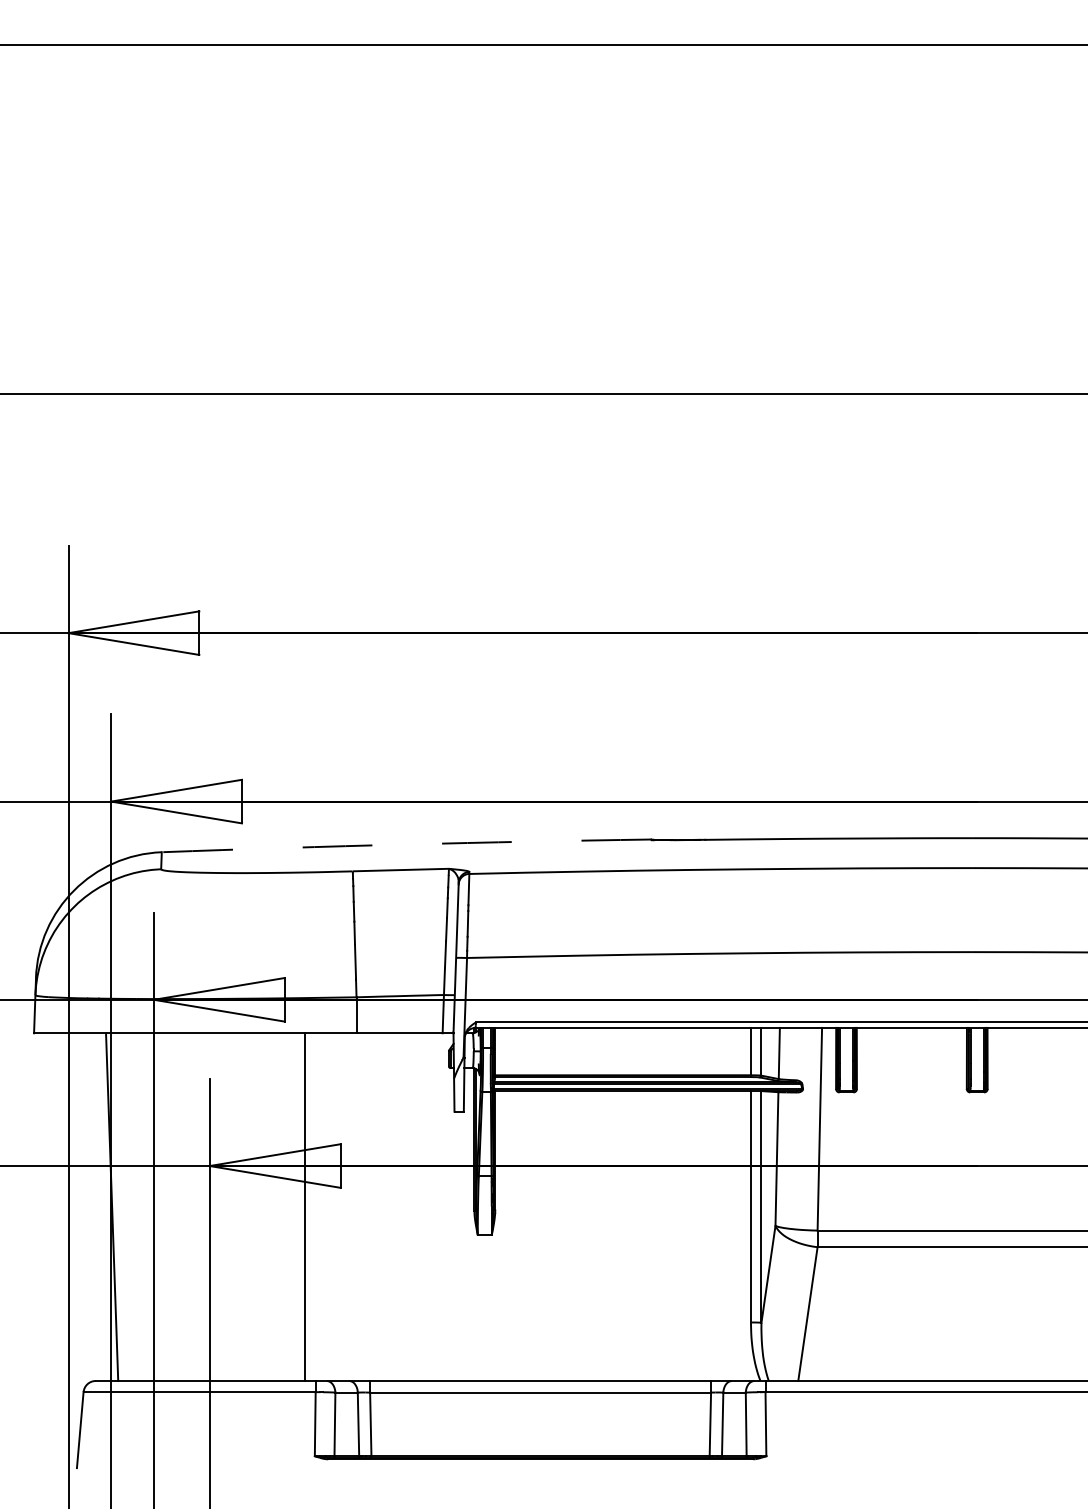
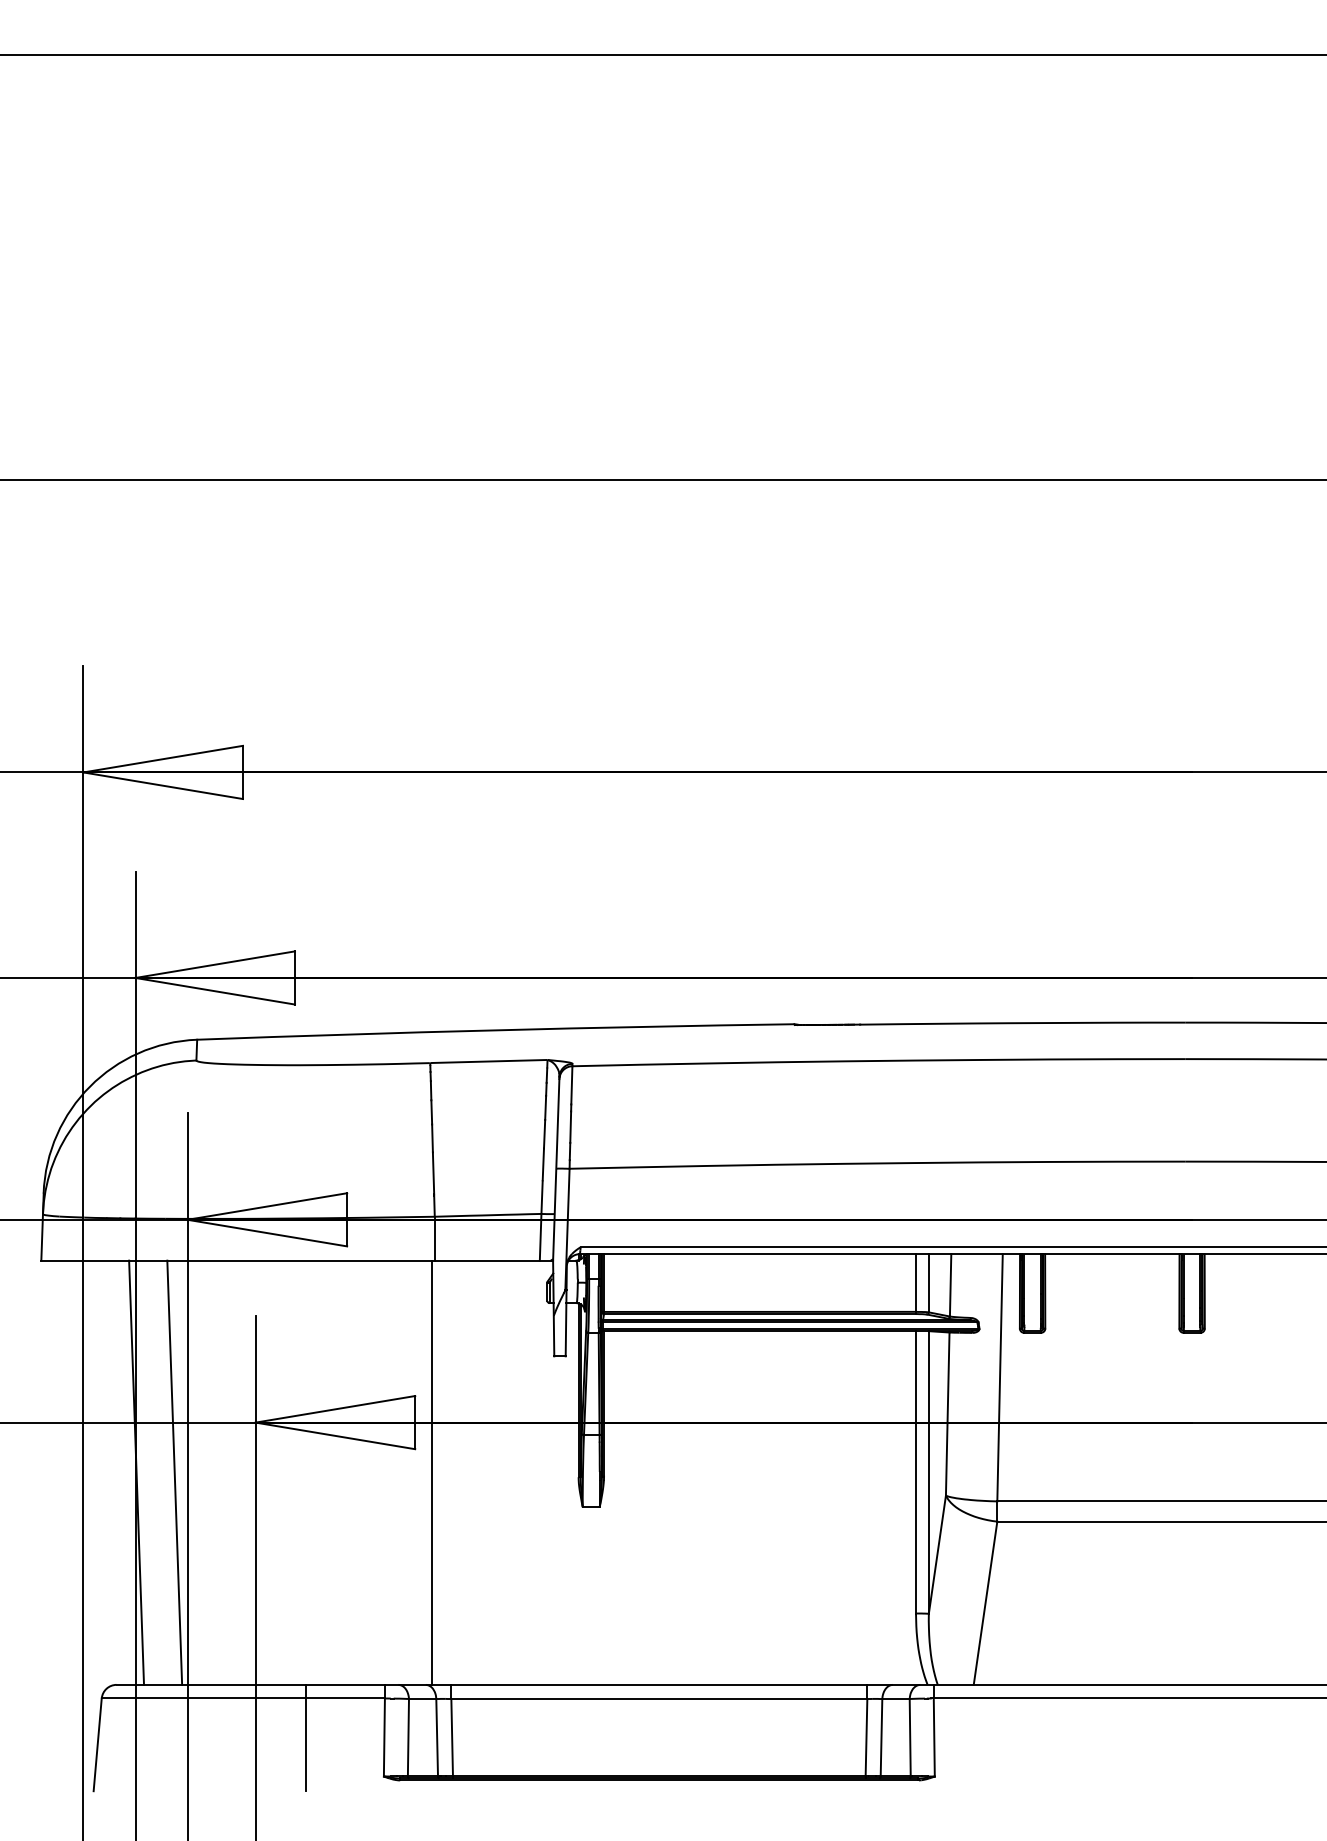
arc: (406, 844) -> (495, 1030), dashed -> solid
line: (143, 1206) -> (174, 1471), added
line: (304, 1206) -> (431, 1471), moved
line: (251, 1424) -> (306, 1737), added

